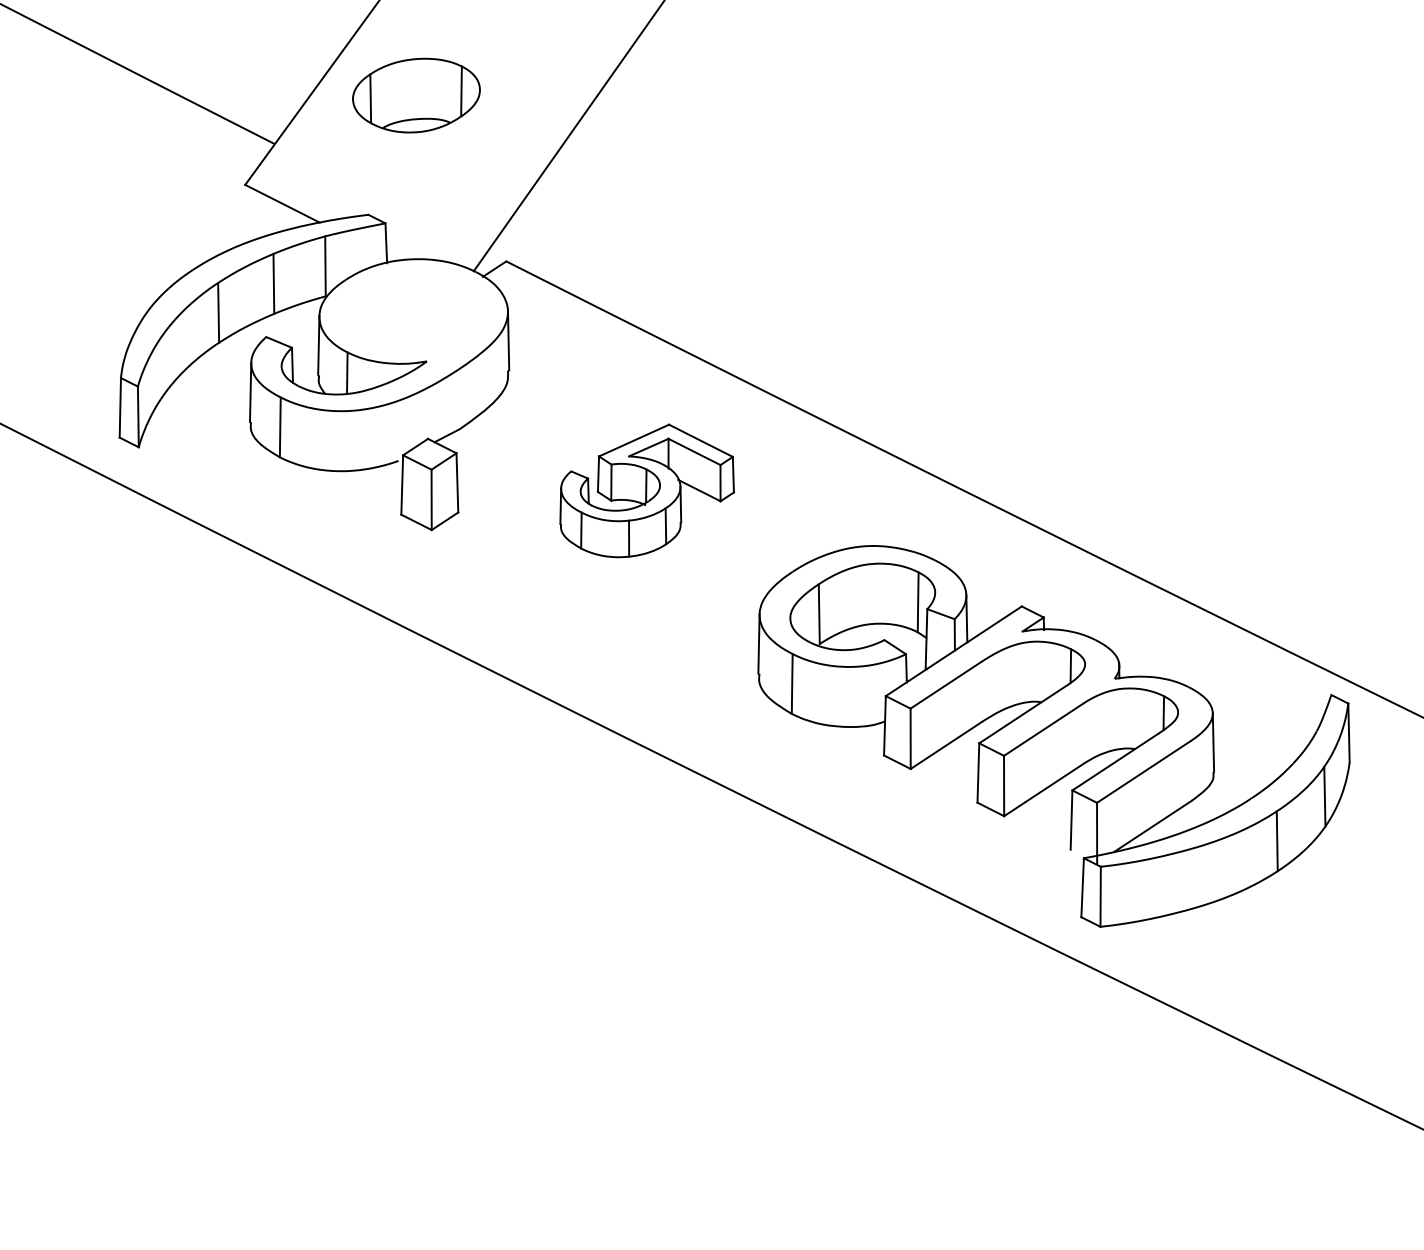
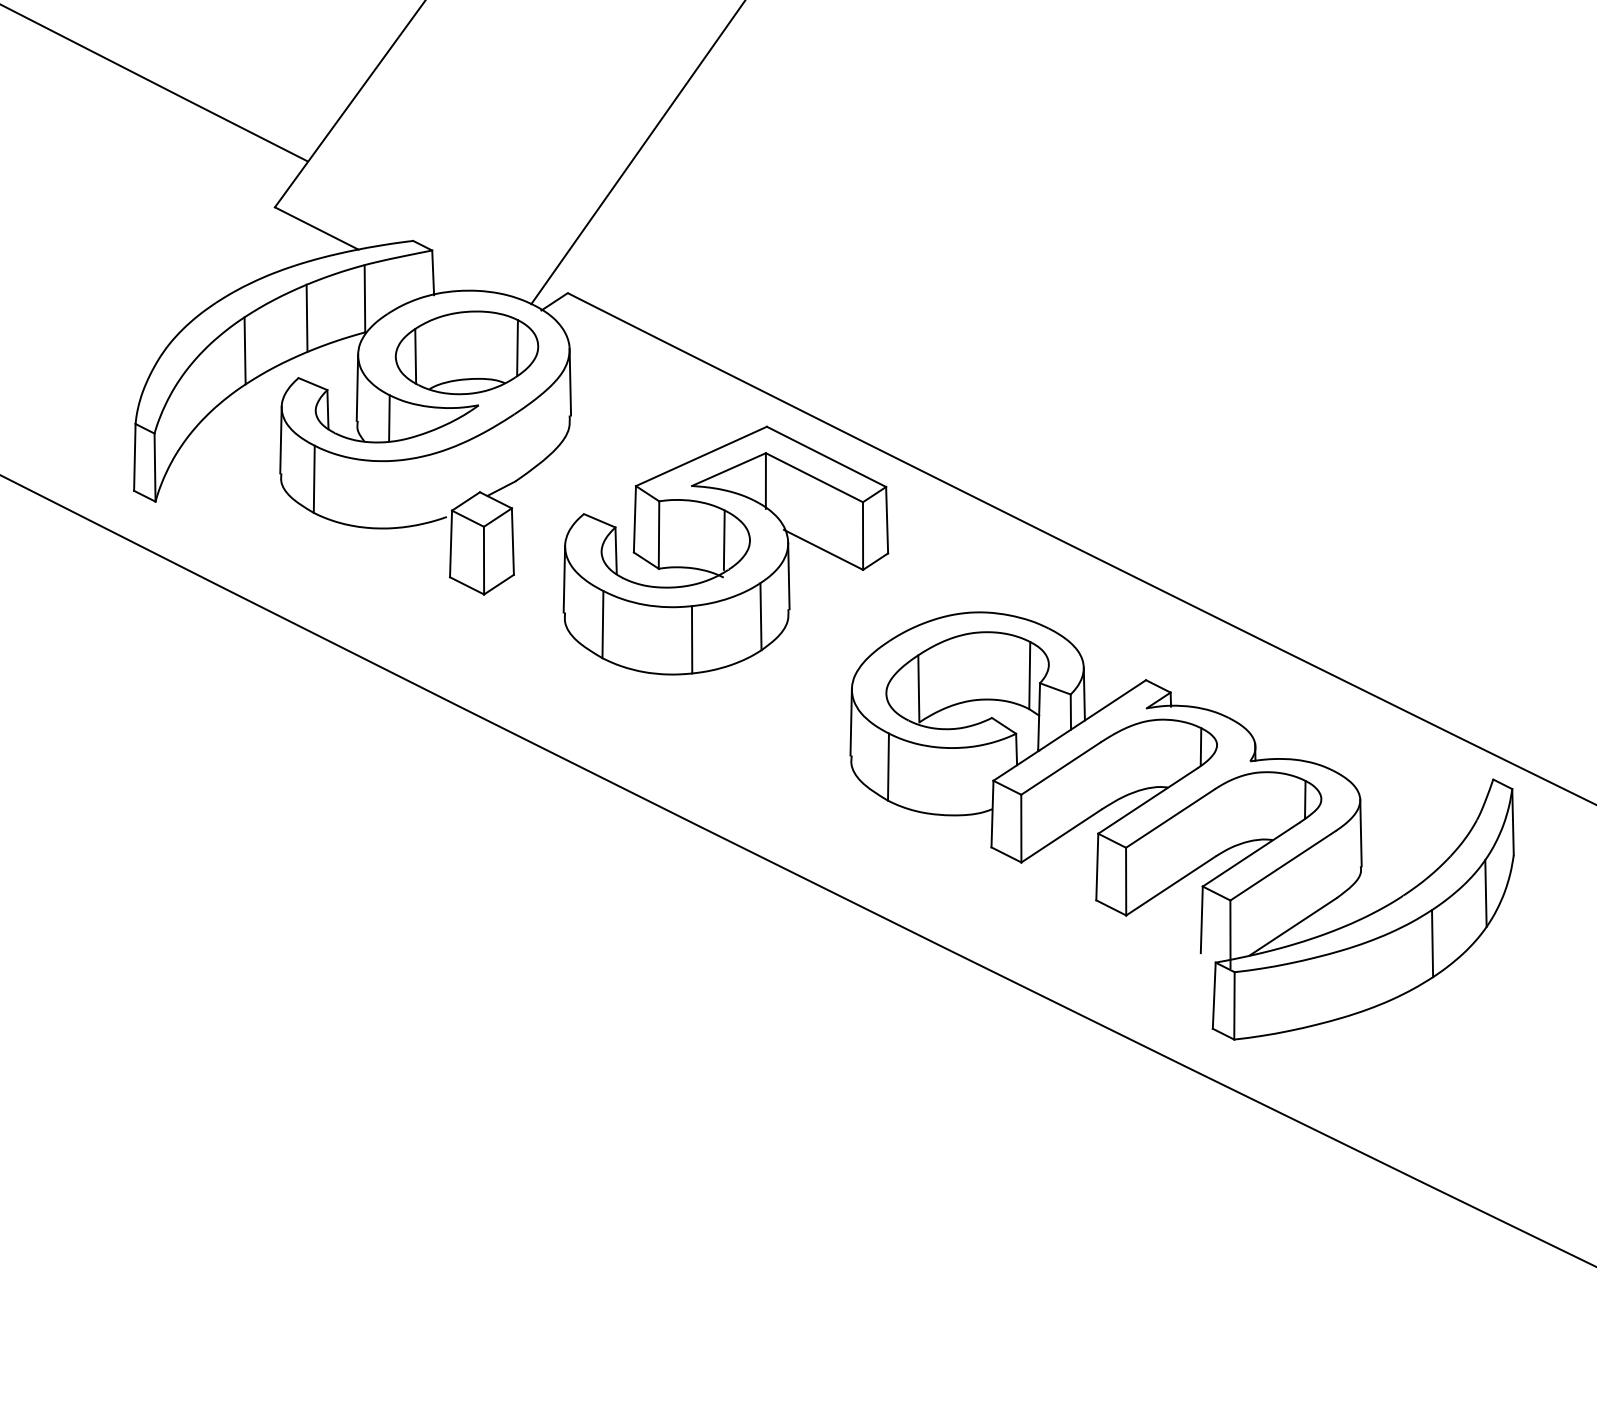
part: (416, 95) -> (467, 352), moved
part: (646, 490) -> (725, 550), size x1.67

